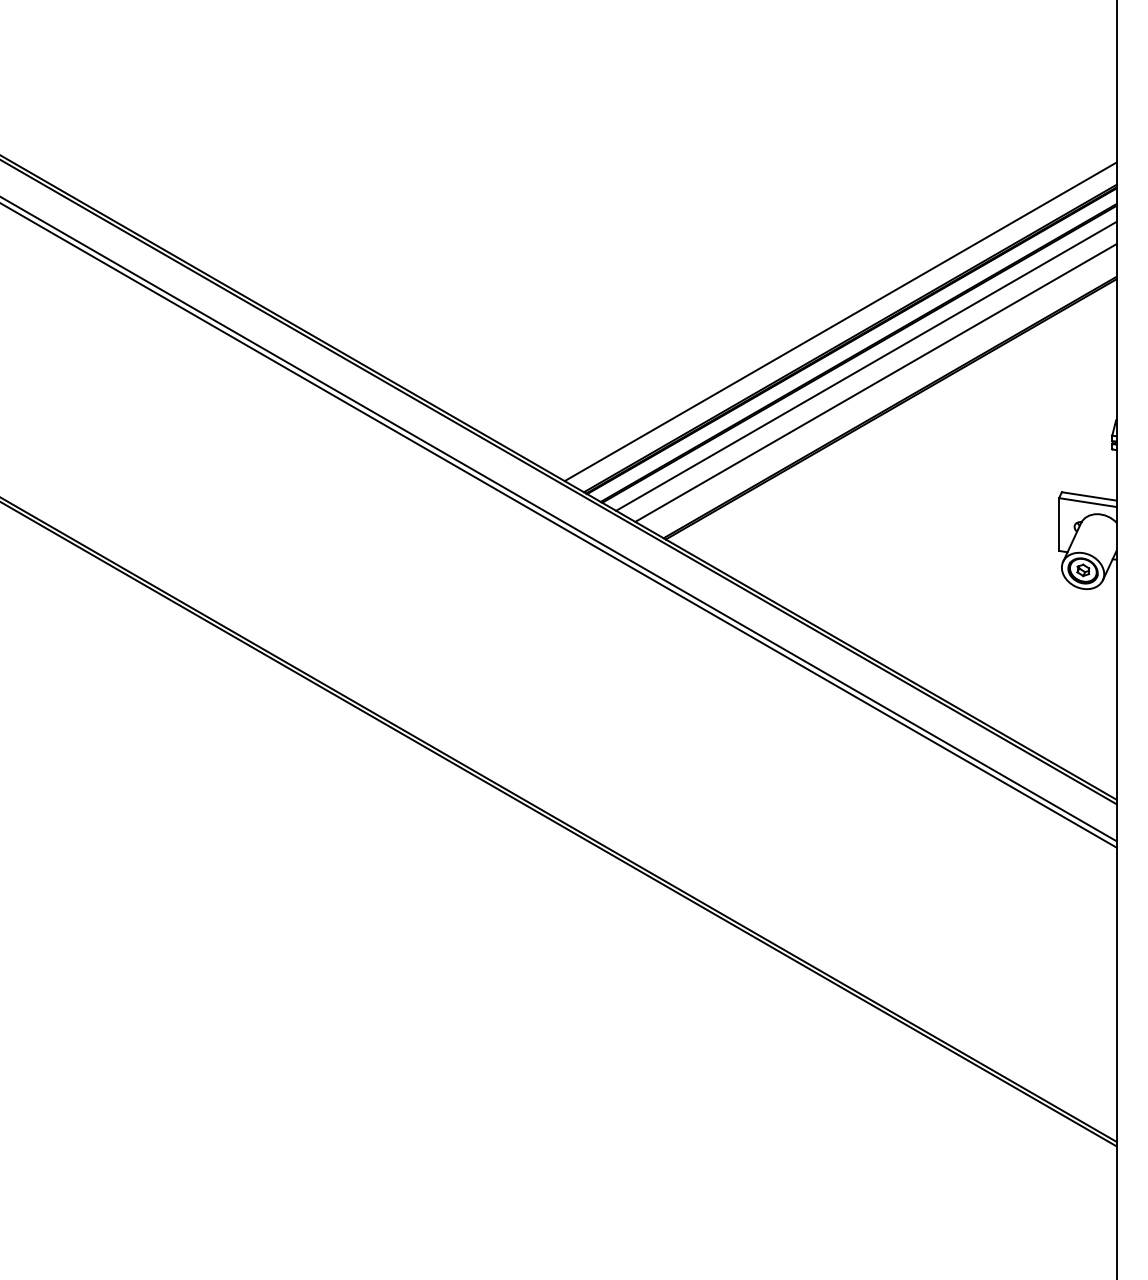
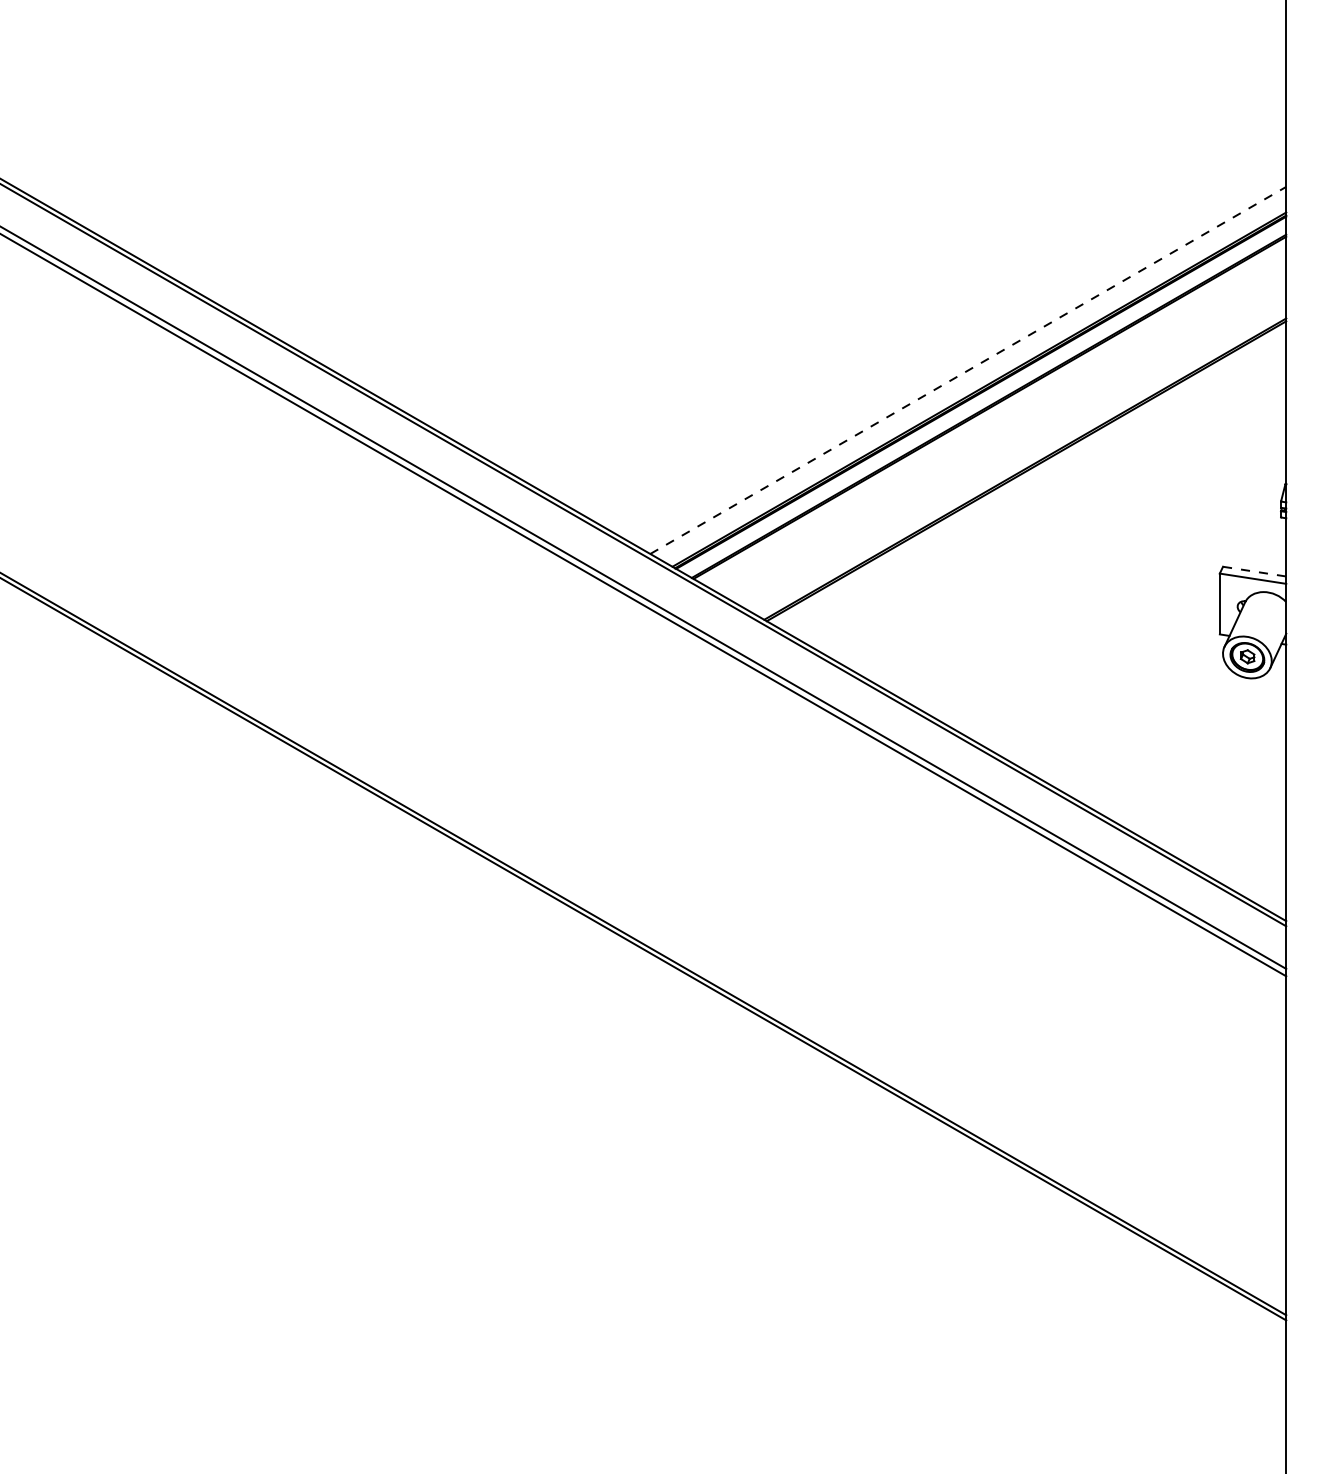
line: (840, 321) -> (968, 370), solid -> dashed
line: (866, 366) -> (997, 421), removed
line: (875, 382) -> (1008, 440), removed
line: (1090, 496) -> (1255, 571), solid -> dashed

